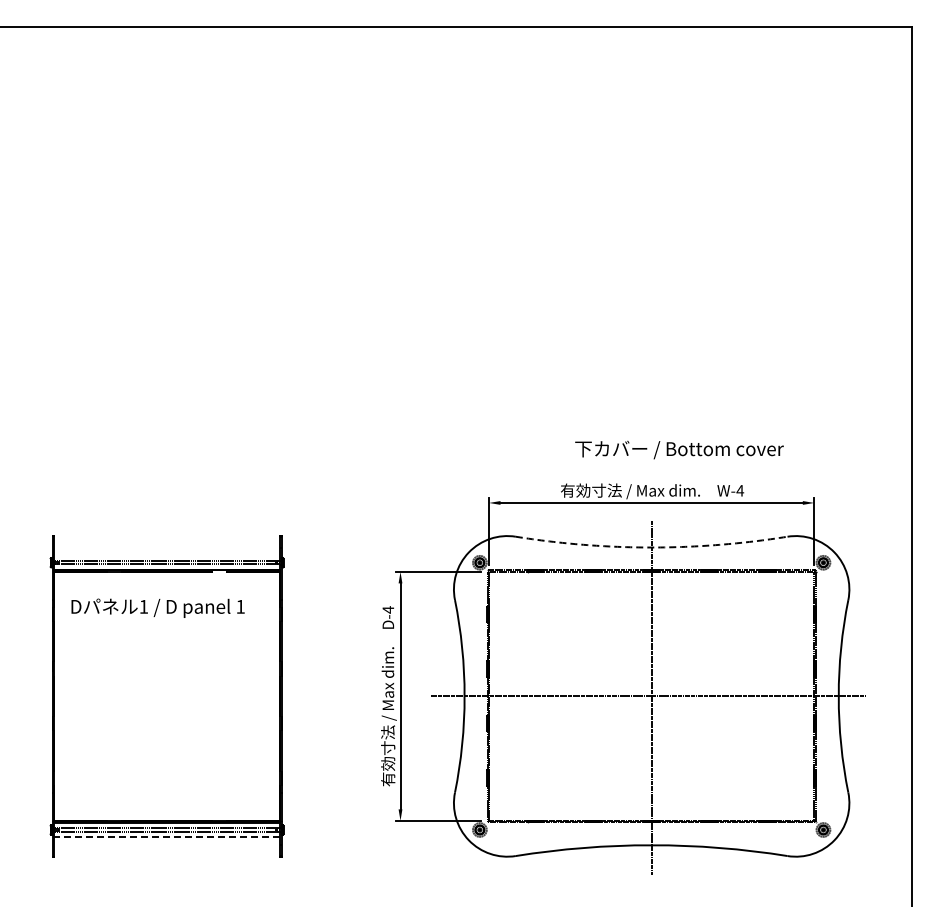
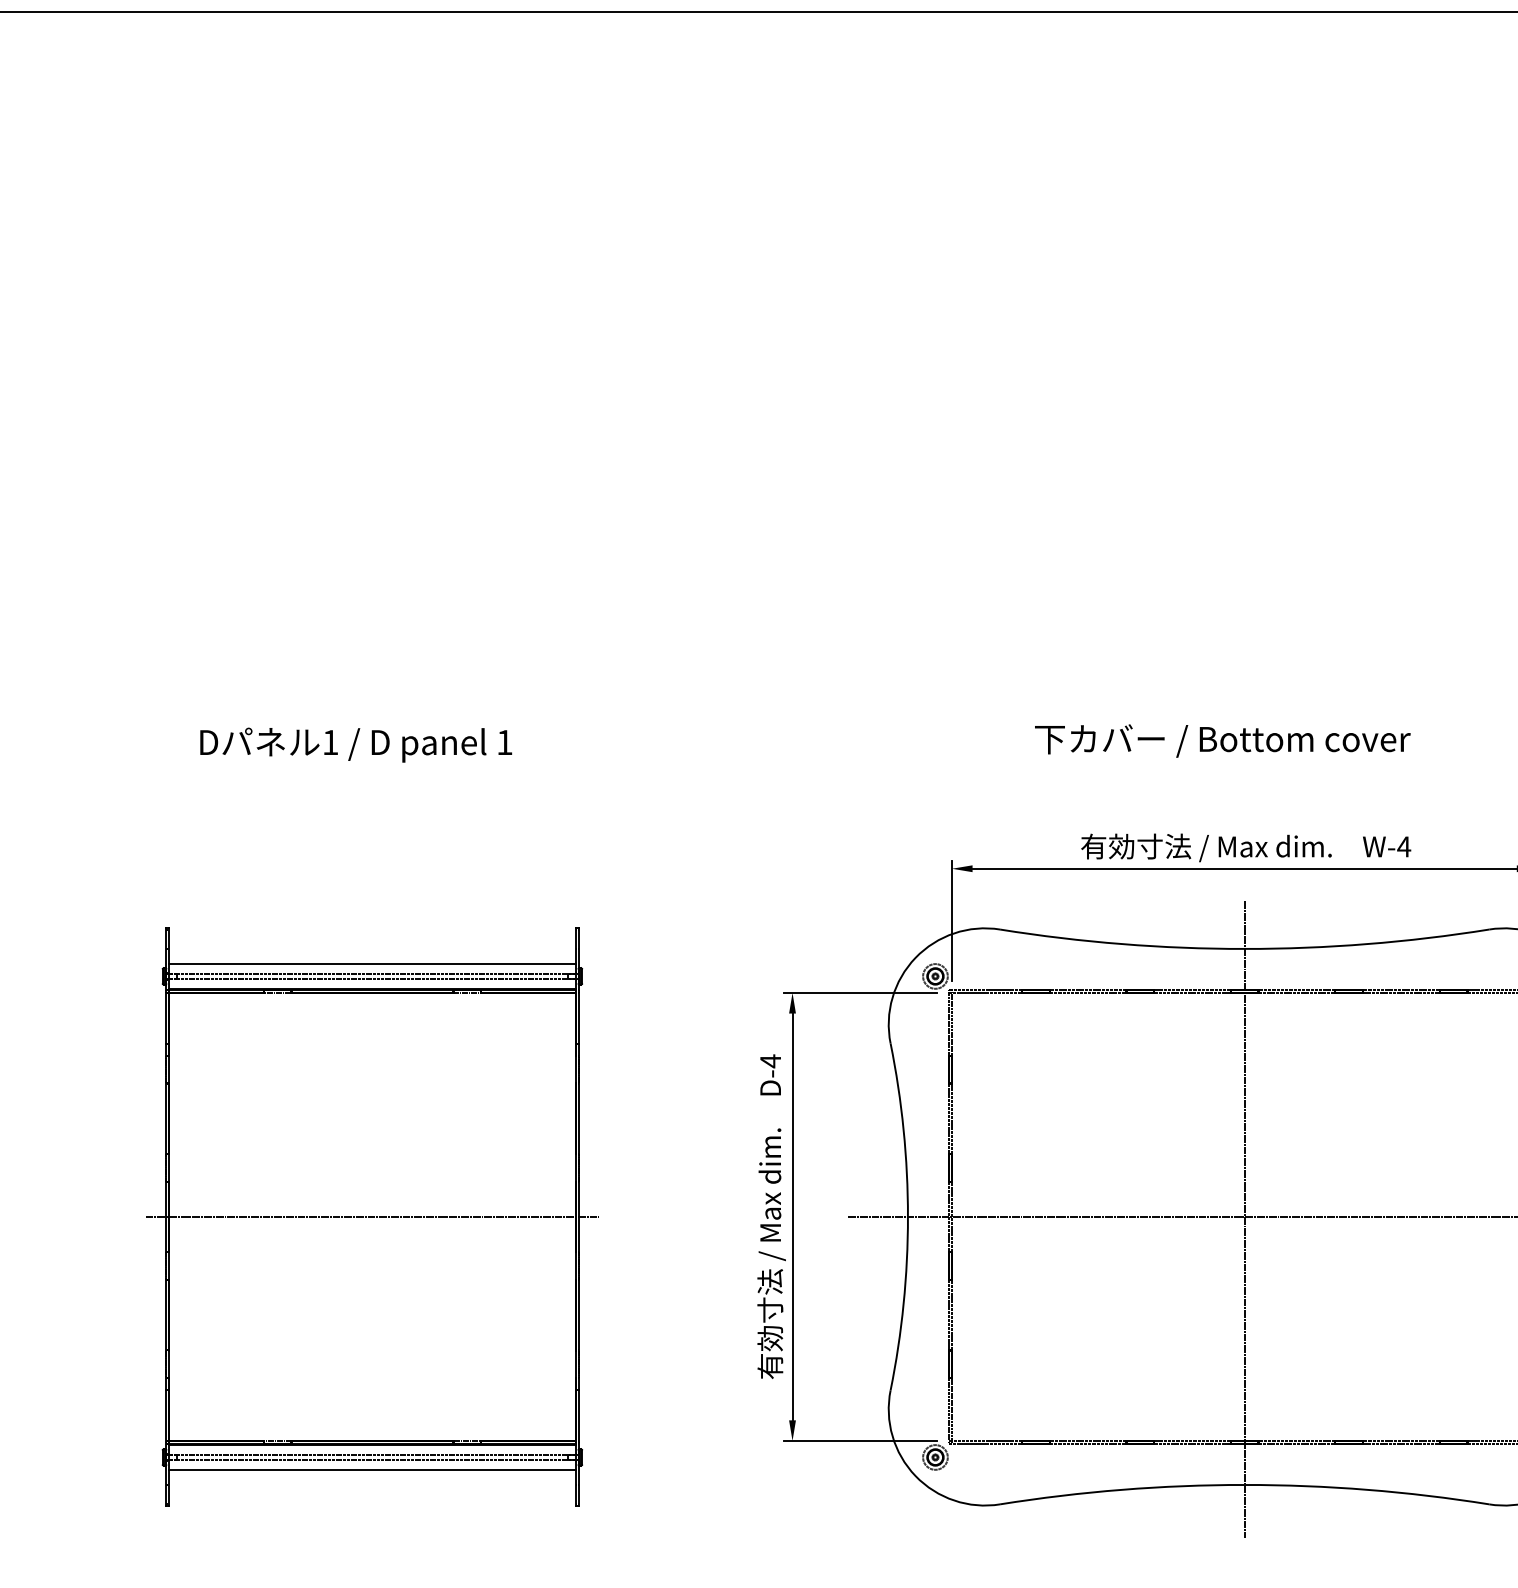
text: (679, 449) -> (1222, 740), moved
arc: (651, 547) -> (1244, 948), dashed -> solid
line: (167, 555) -> (373, 963), added
text: (157, 607) -> (355, 743), moved
line: (167, 696) -> (373, 1217), added
line: (167, 836) -> (373, 1469), dashed -> solid

